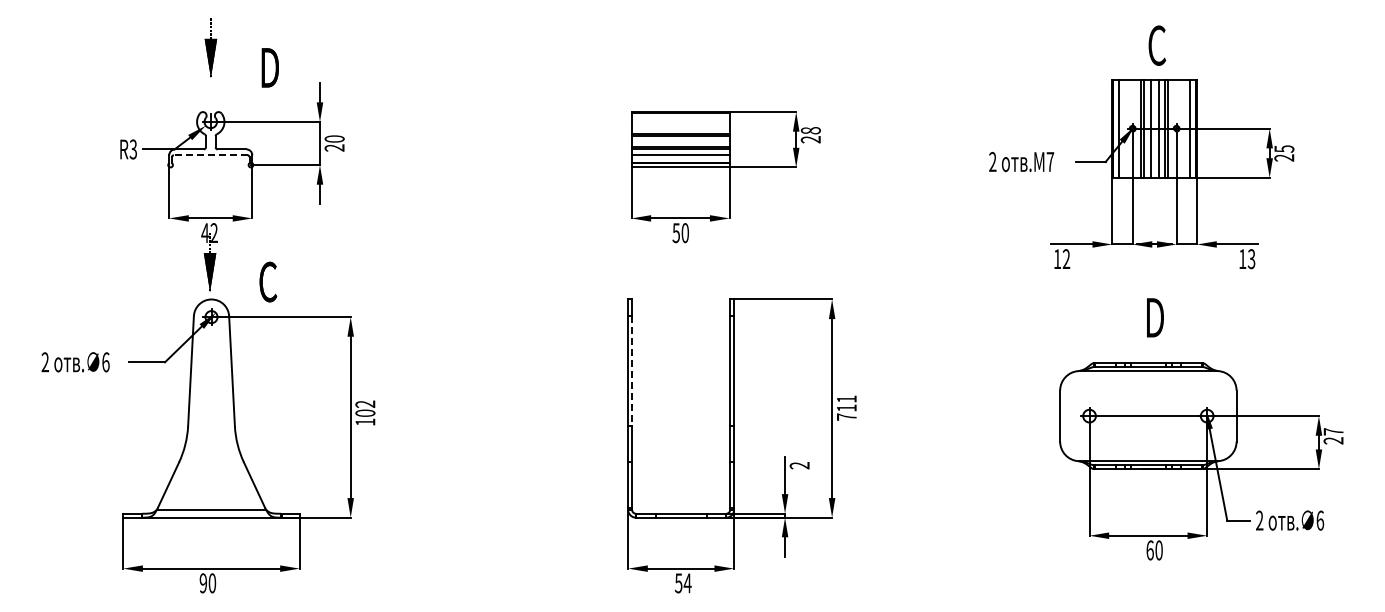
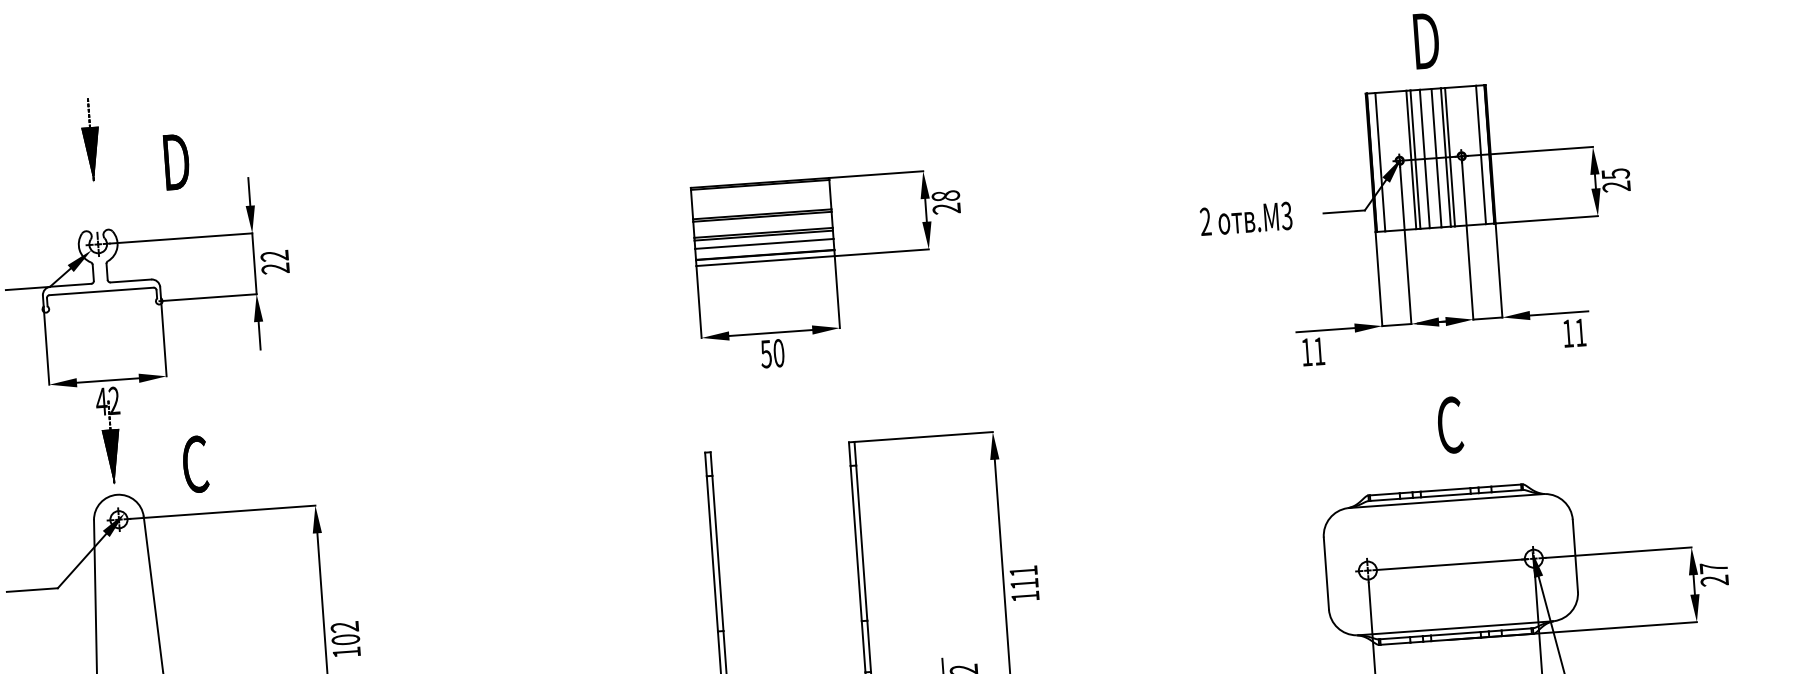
text: (1157, 45) -> (1426, 40), C -> D
text: (334, 138) -> (274, 255), 20 -> 22
line: (210, 155) -> (101, 291), dashed -> solid
text: (1050, 162) -> (1287, 216), .M7 -> .M3
text: (1066, 258) -> (1319, 350), 12 -> 11
text: (1251, 259) -> (1580, 333), 13 -> 11
text: (1154, 317) -> (1449, 424), D -> C
line: (632, 371) -> (718, 553), dashed -> solid
text: (846, 416) -> (1024, 595), 711 -> 111

